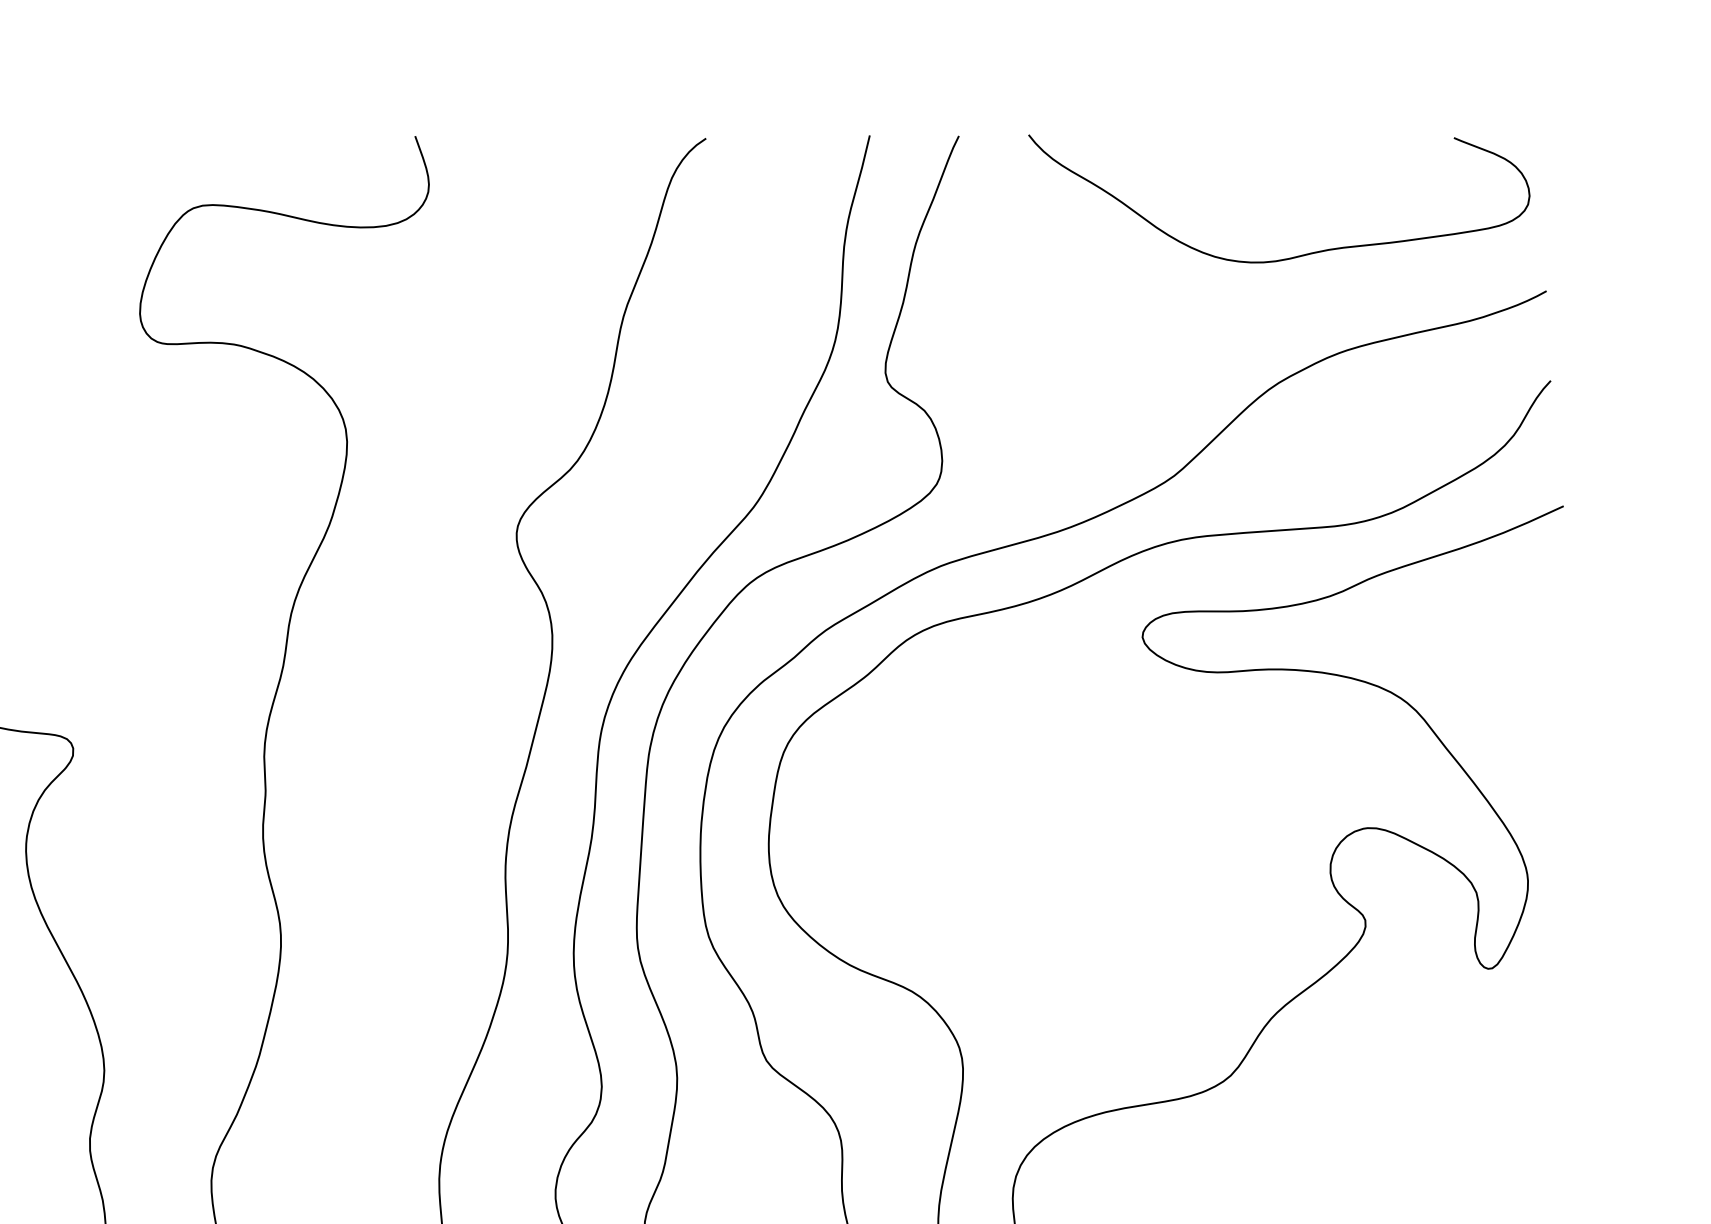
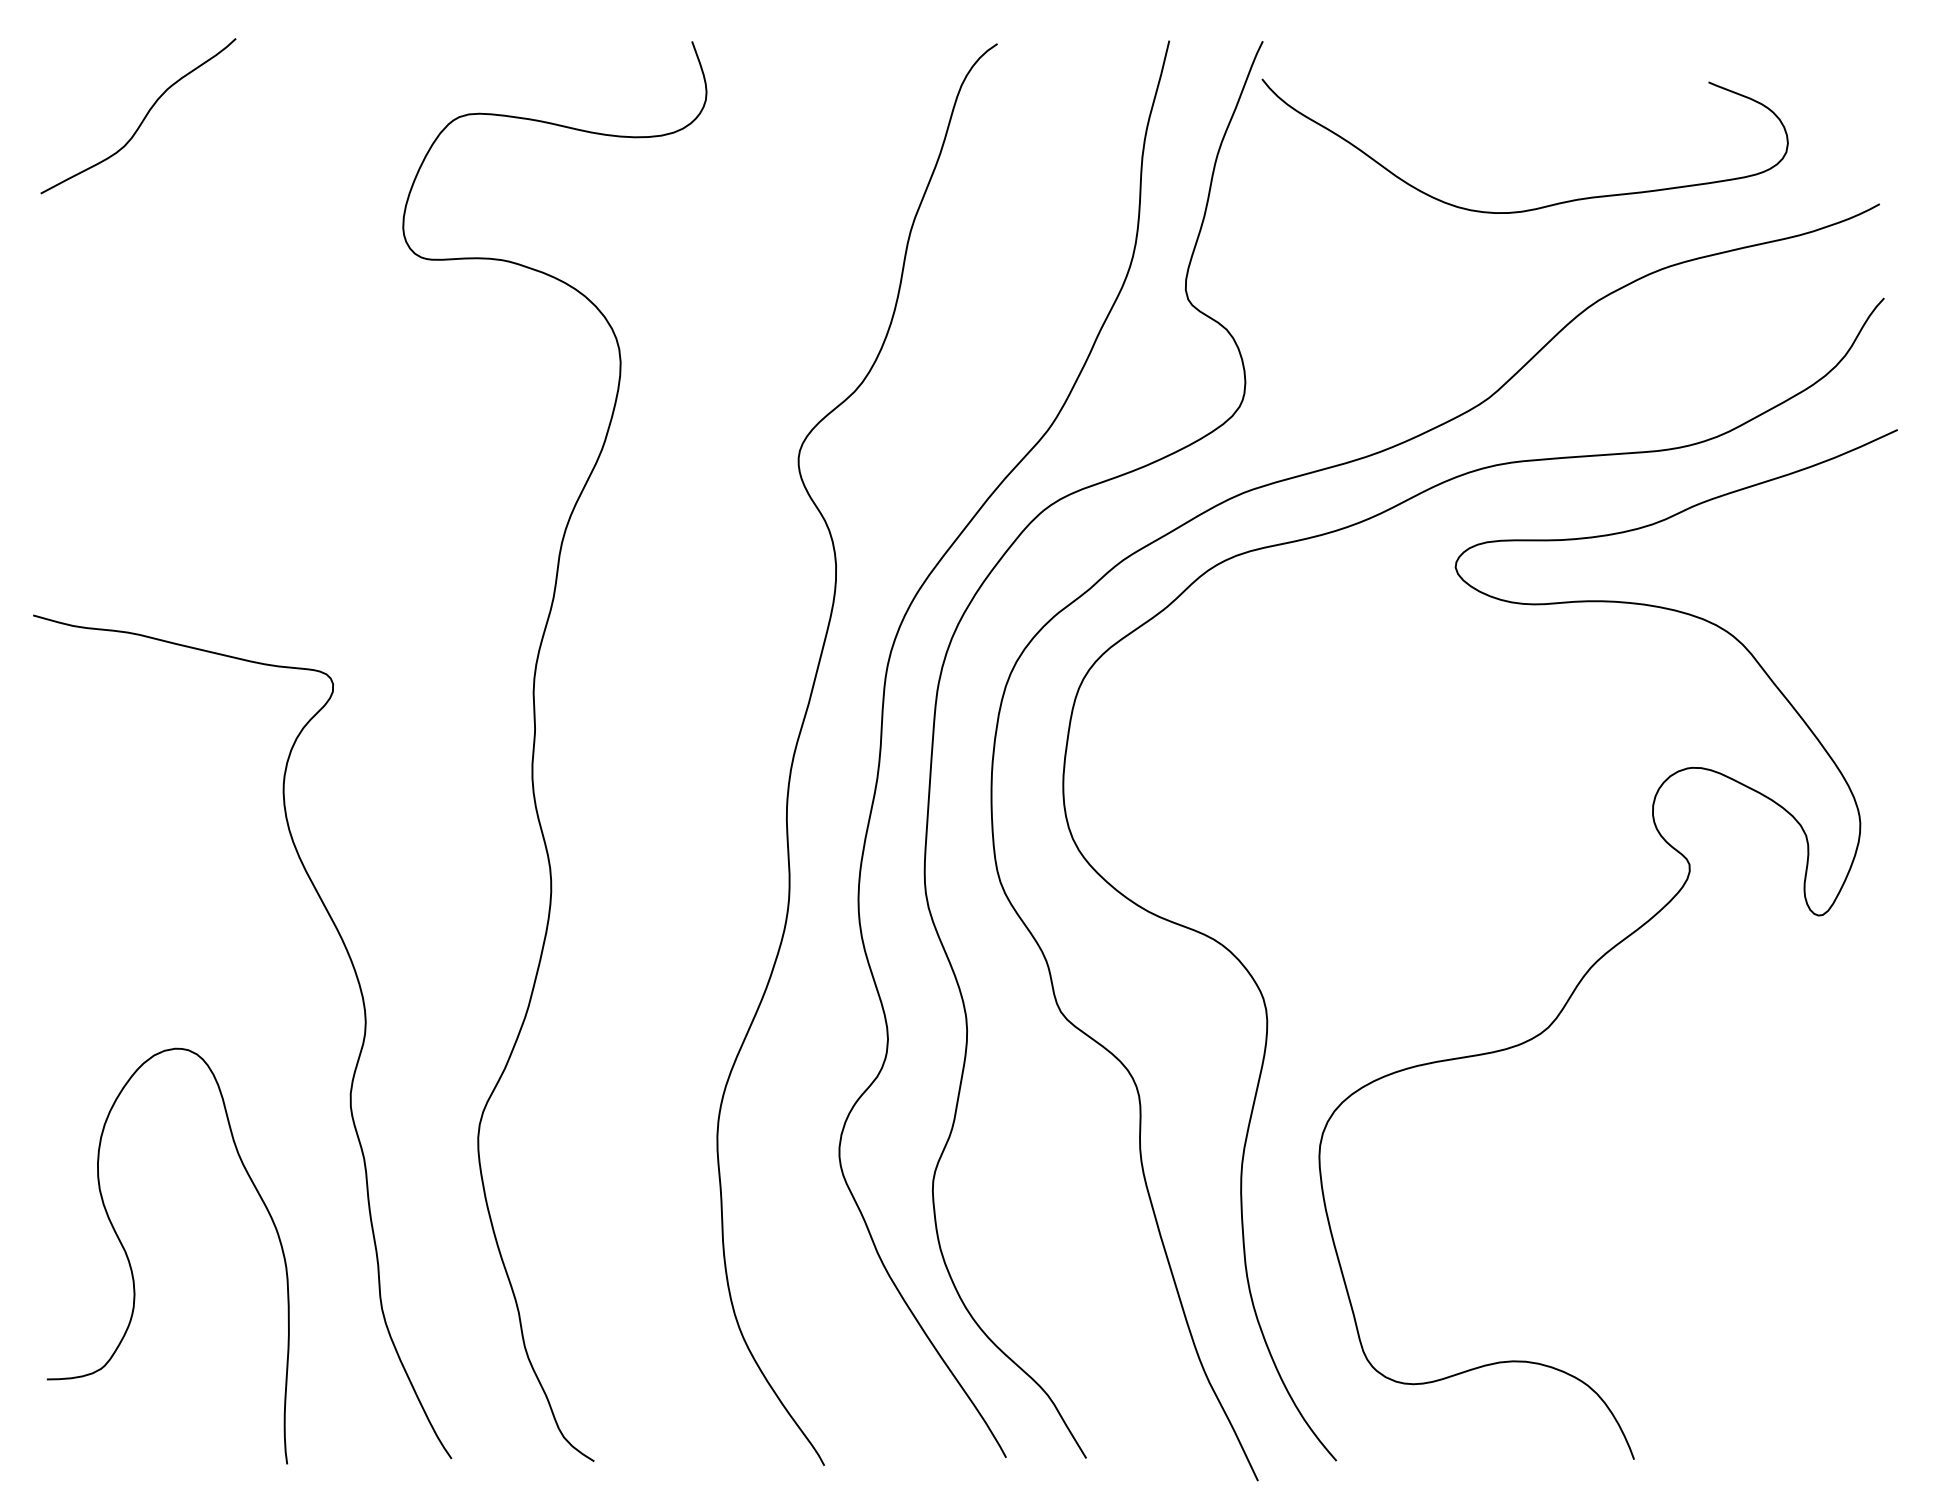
curve: (1294, 256) -> (1541, 206), moved

